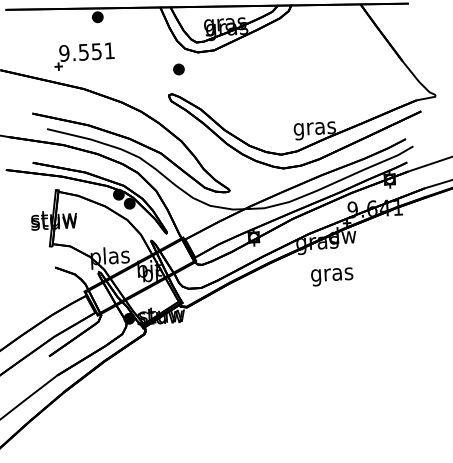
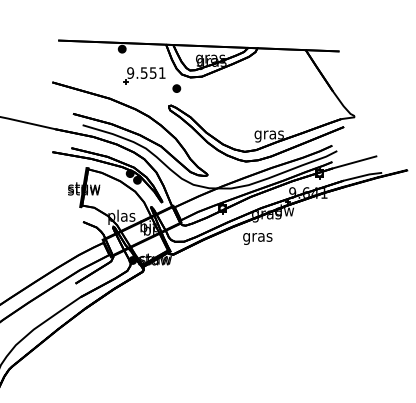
part: (84, 55) -> (144, 75), moved
text: (331, 276) -> (257, 238), moved

